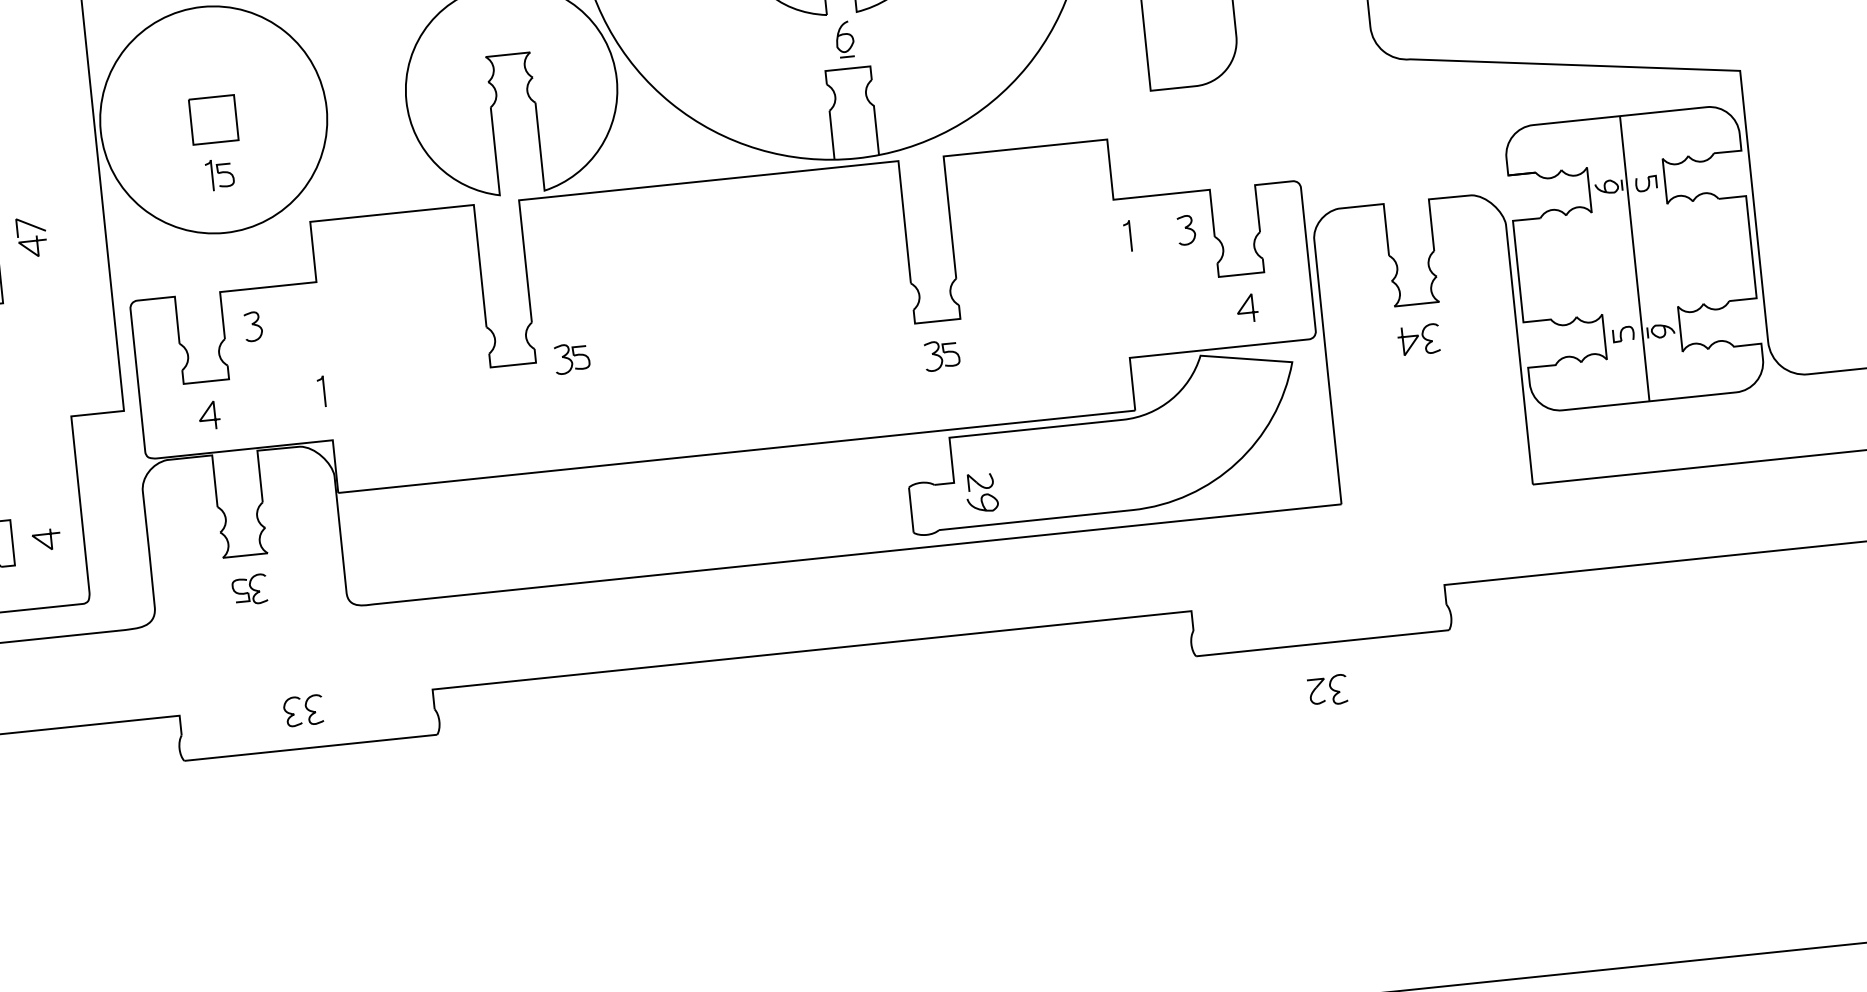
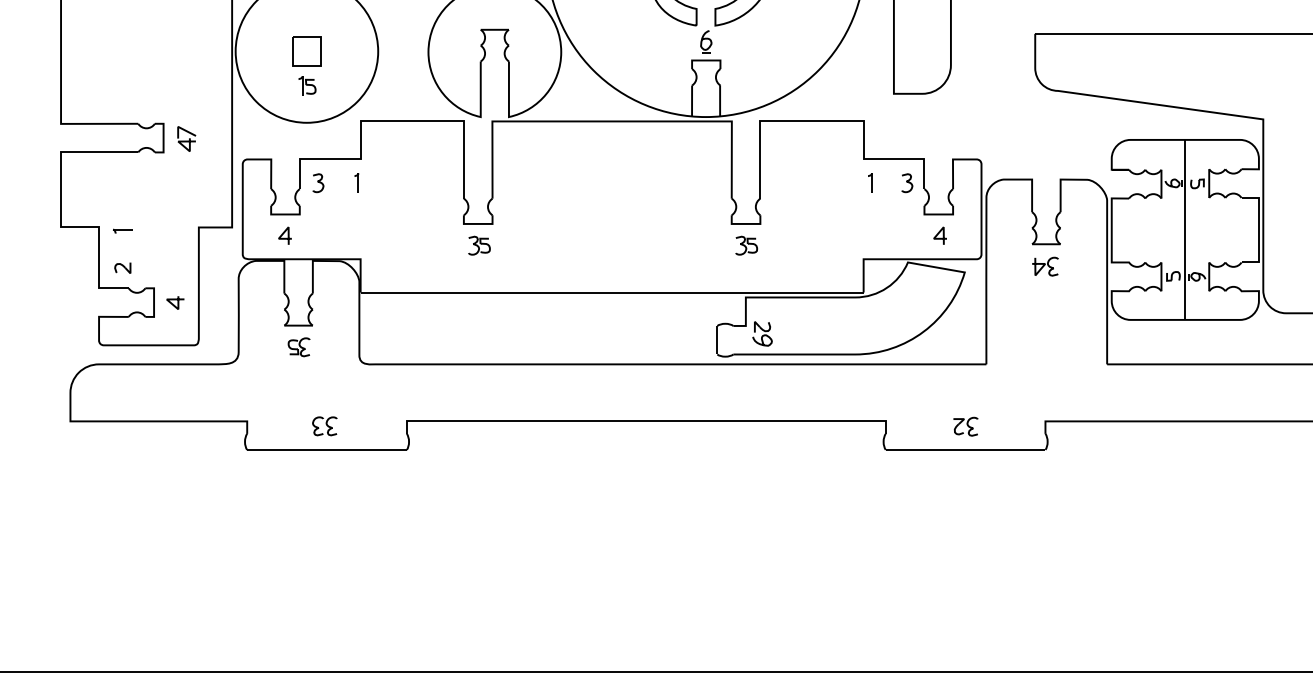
part: (31, 236) -> (186, 138), moved
part: (572, 358) -> (479, 245), moved
part: (321, 390) -> (356, 182), moved
part: (1327, 690) -> (965, 426), moved

